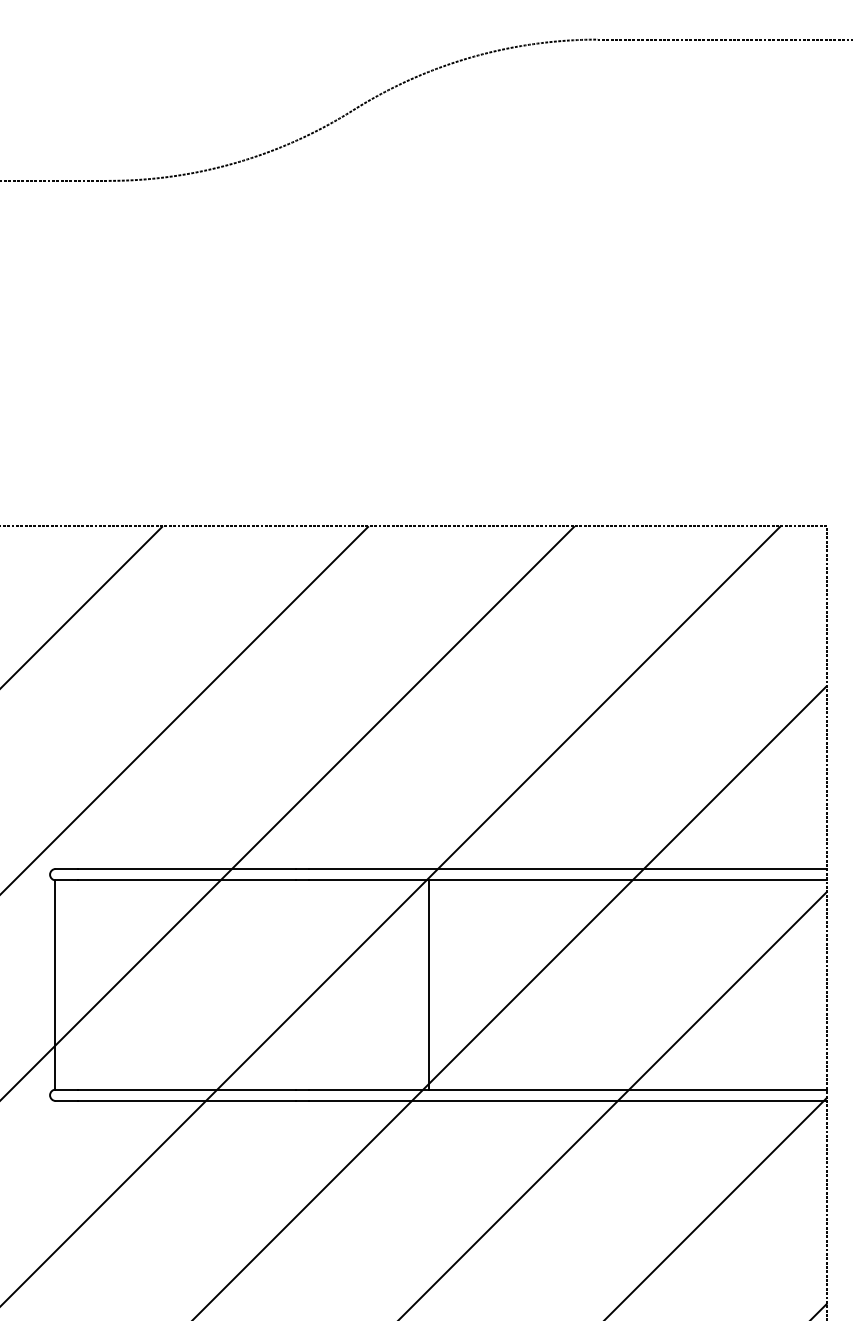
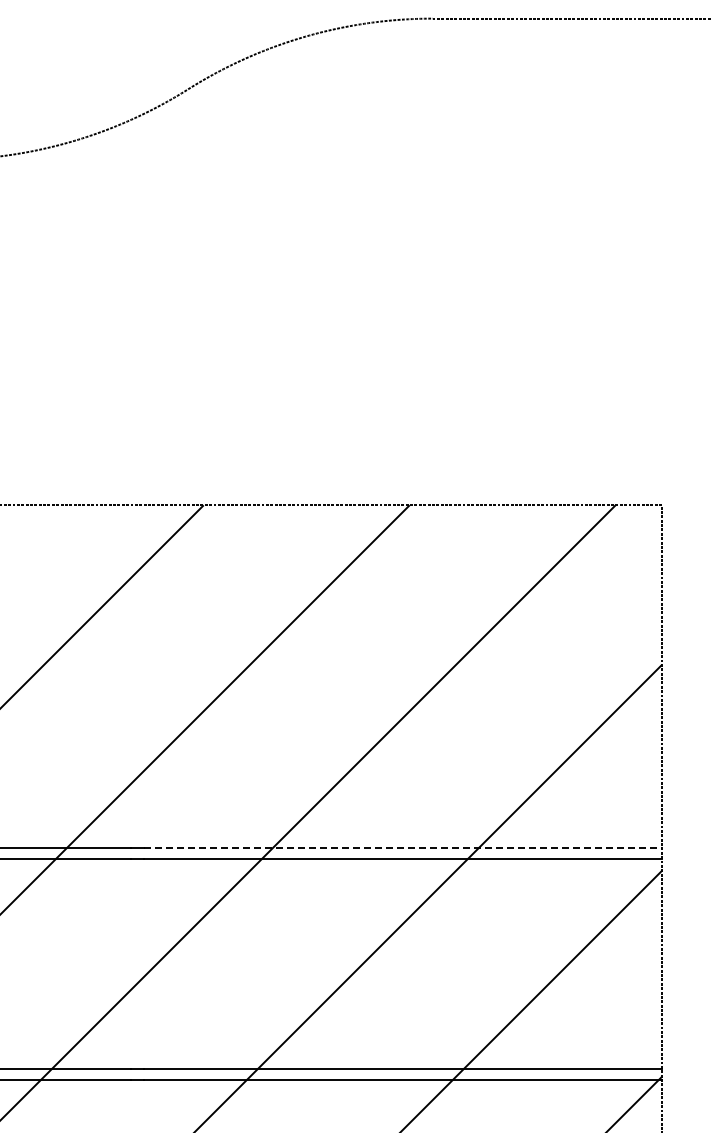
line: (568, 868) -> (403, 847), solid -> dashed
line: (429, 984) -> (264, 963), removed

